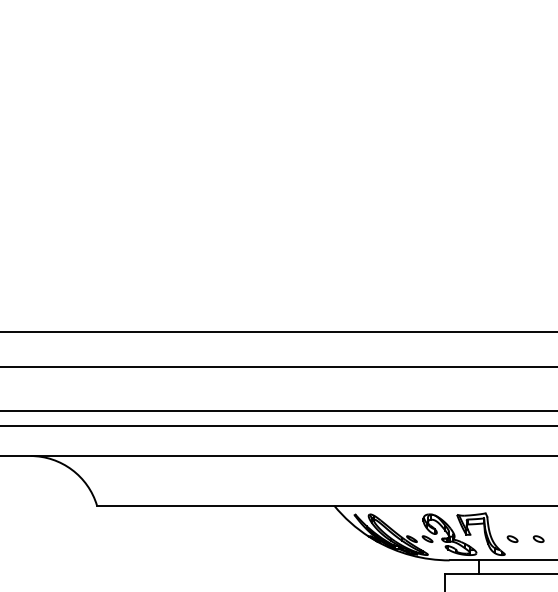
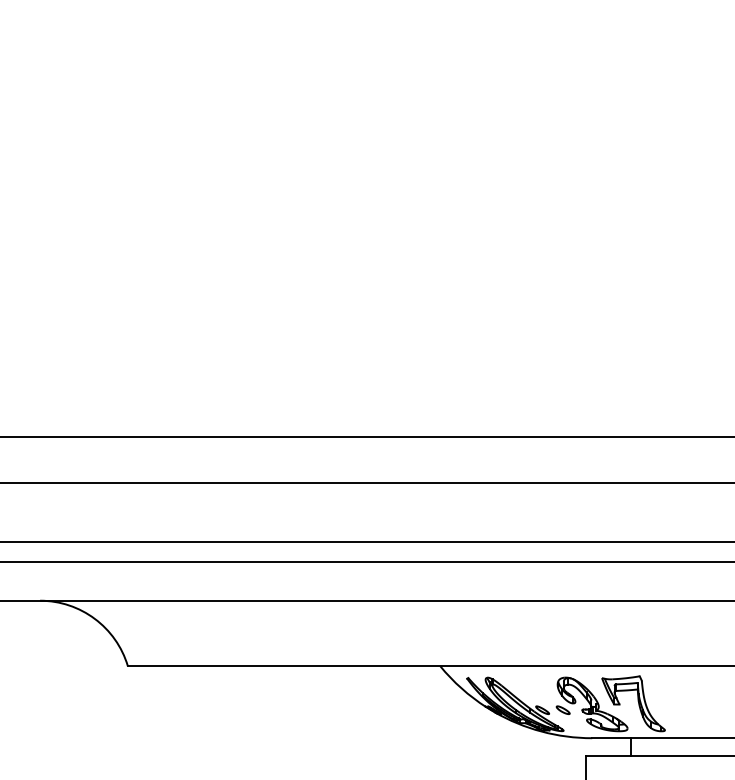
part: (512, 538) -> (675, 709), removed
part: (538, 538) -> (709, 709), removed

